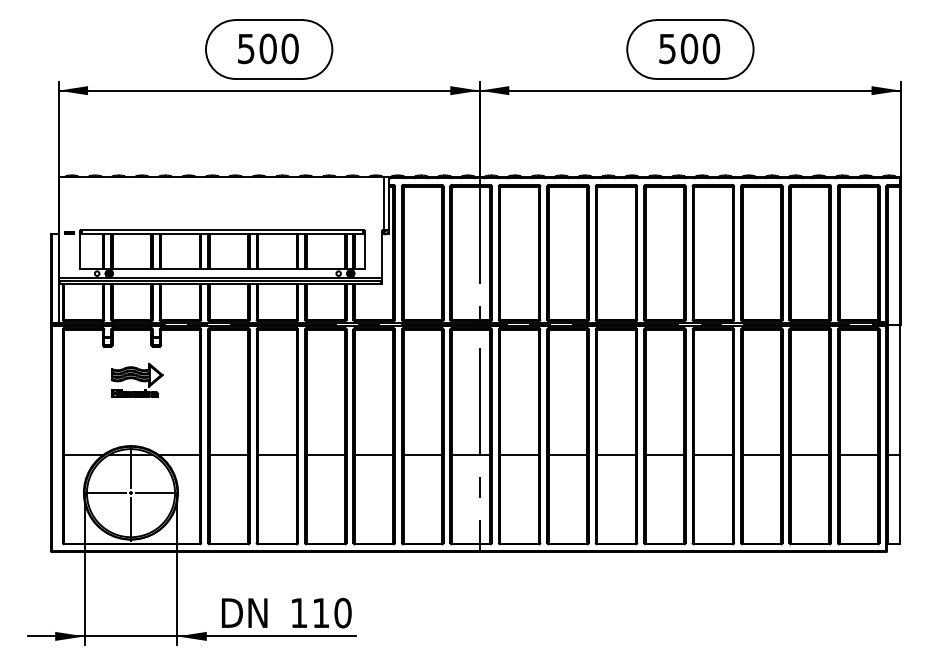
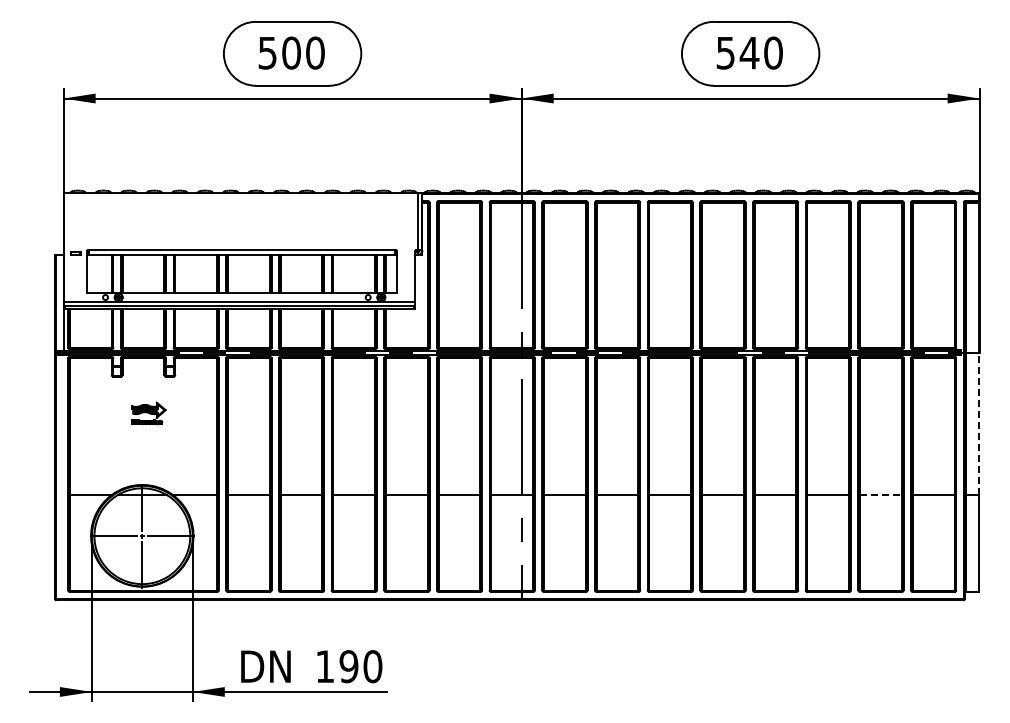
text: (689, 48) -> (749, 52), 500 -> 540
part: (136, 380) -> (148, 413), size x0.6
line: (899, 389) -> (978, 423), solid -> dashed
line: (809, 455) -> (880, 495), solid -> dashed
text: (320, 612) -> (348, 666), 110 -> 190

